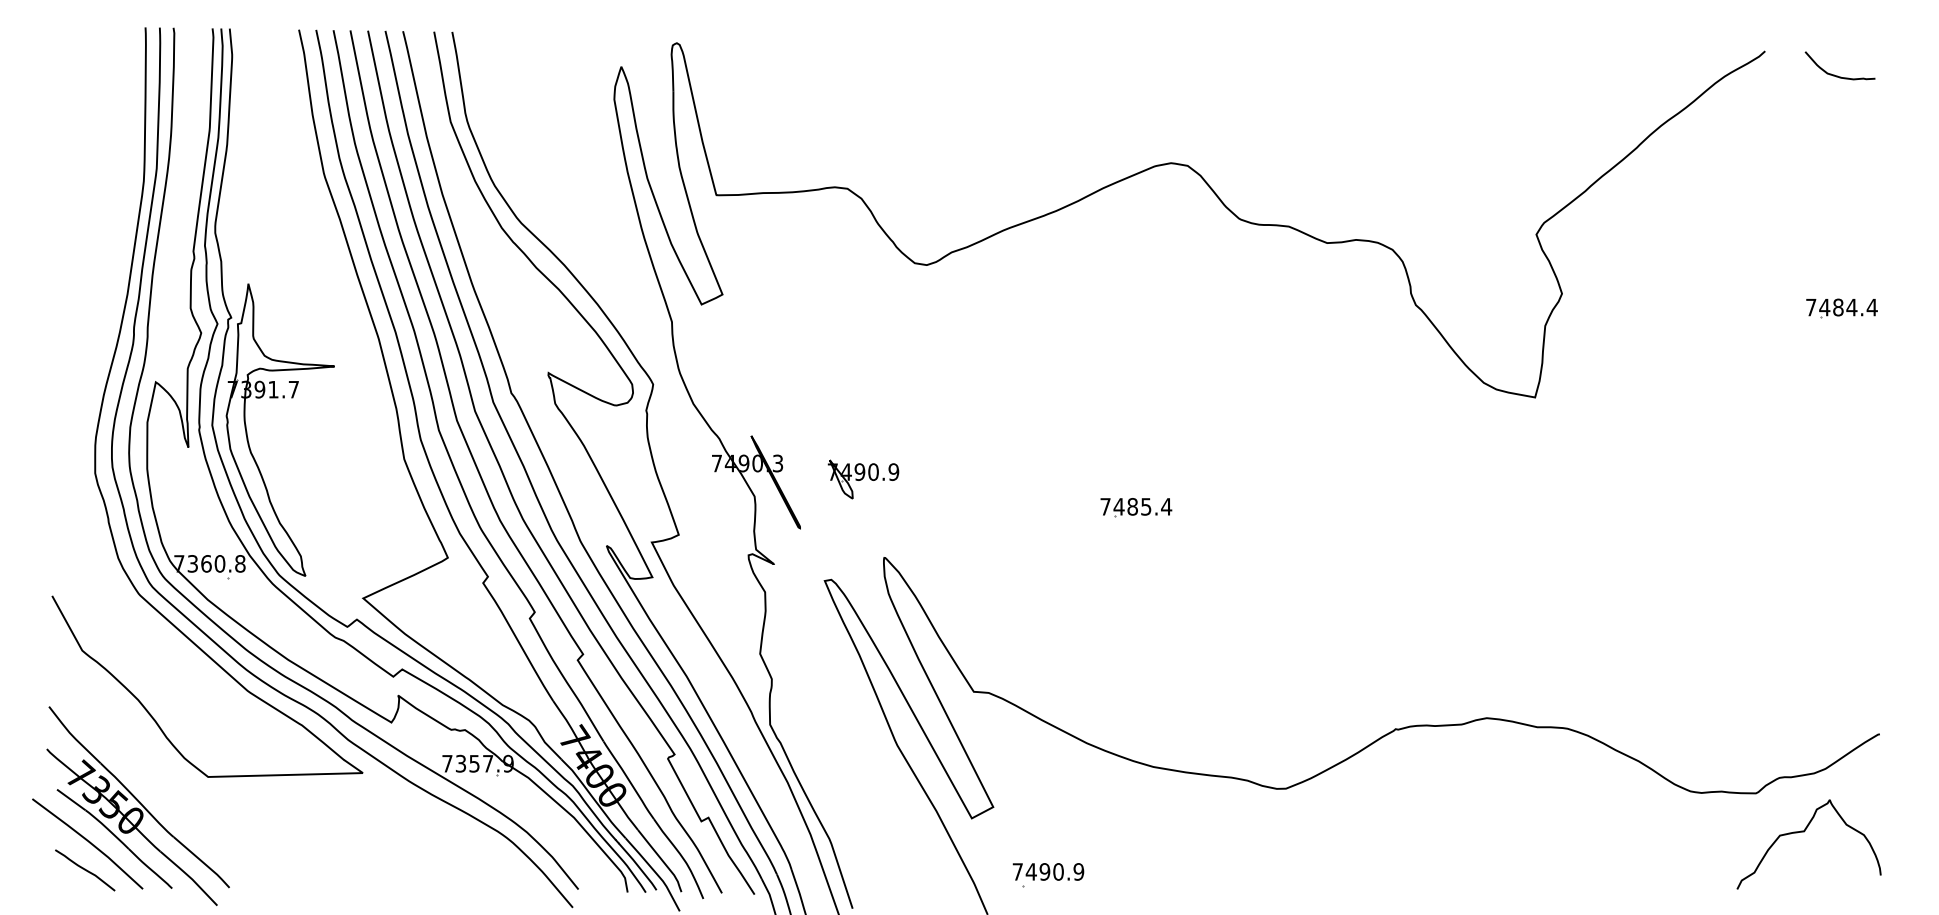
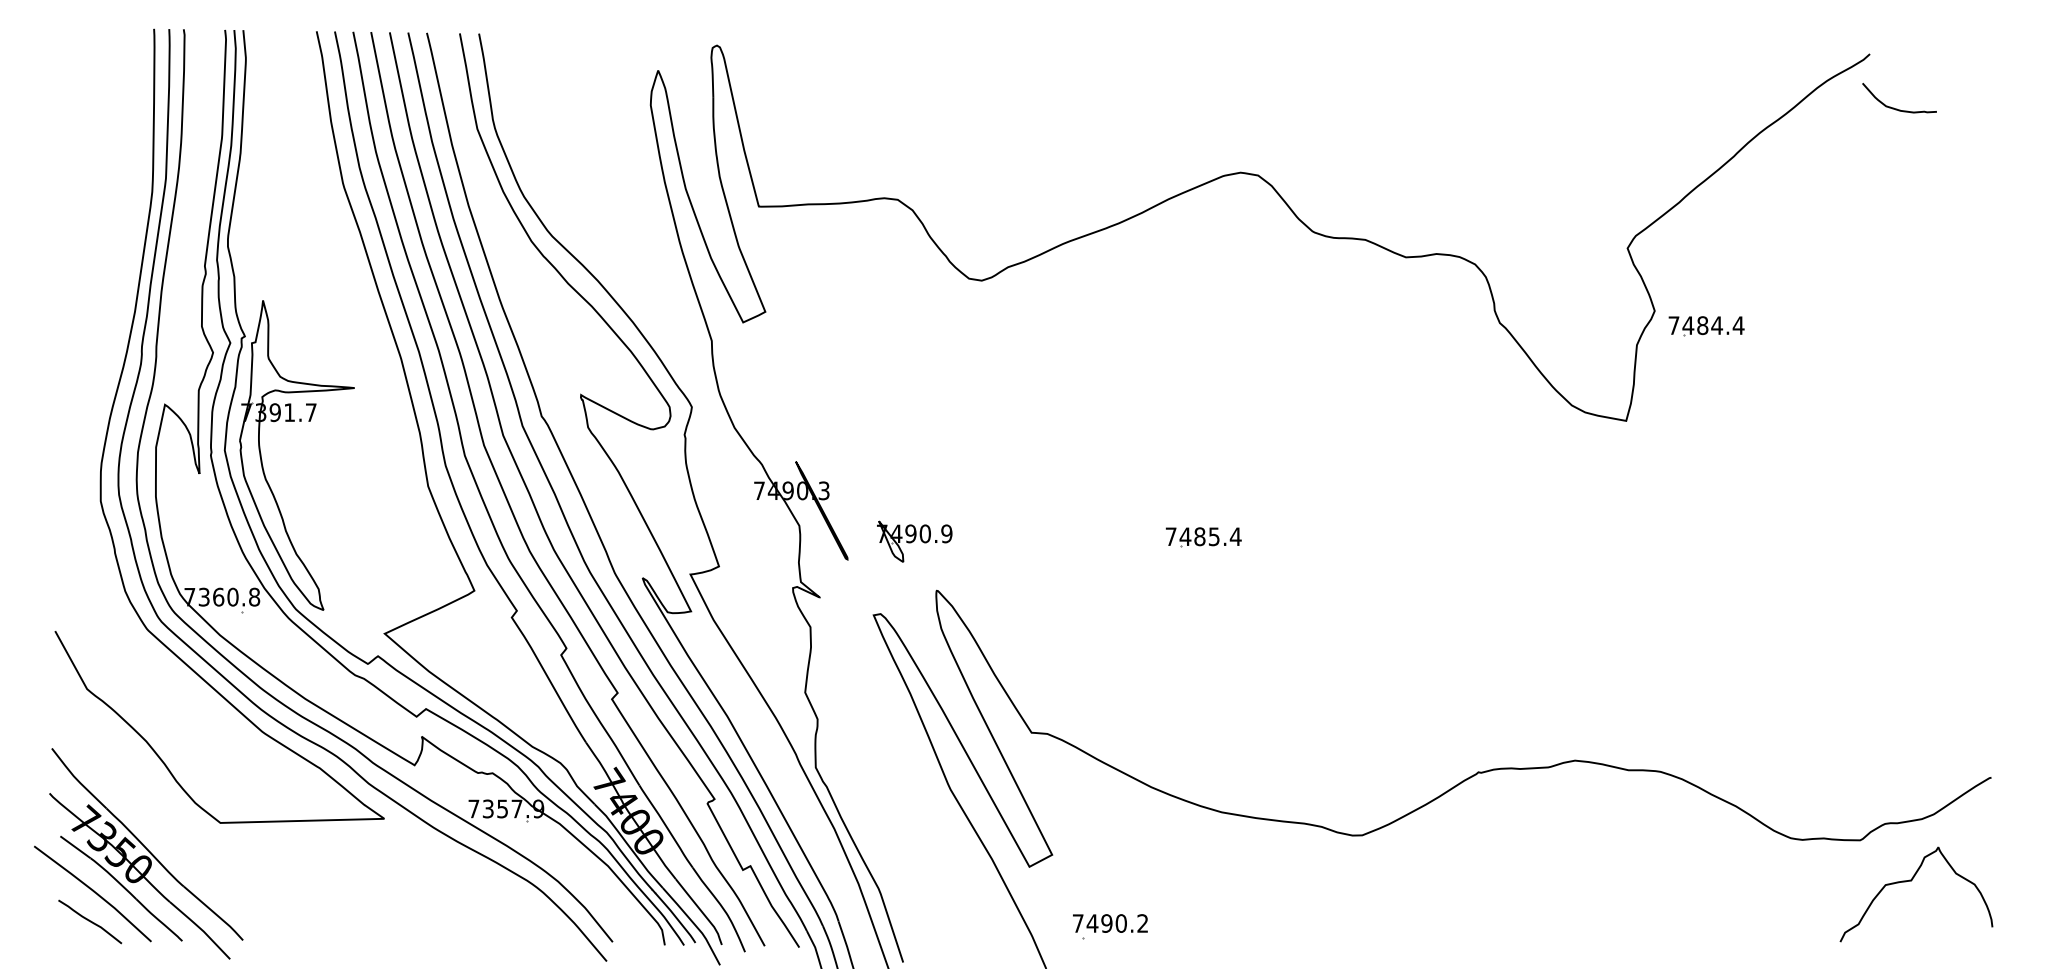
curve: (1837, 75) -> (1896, 108), moved
part: (1841, 308) -> (1706, 326), moved
part: (863, 479) -> (914, 541), moved
text: (1078, 871) -> (1142, 923), 7490.9 -> 7490.2

